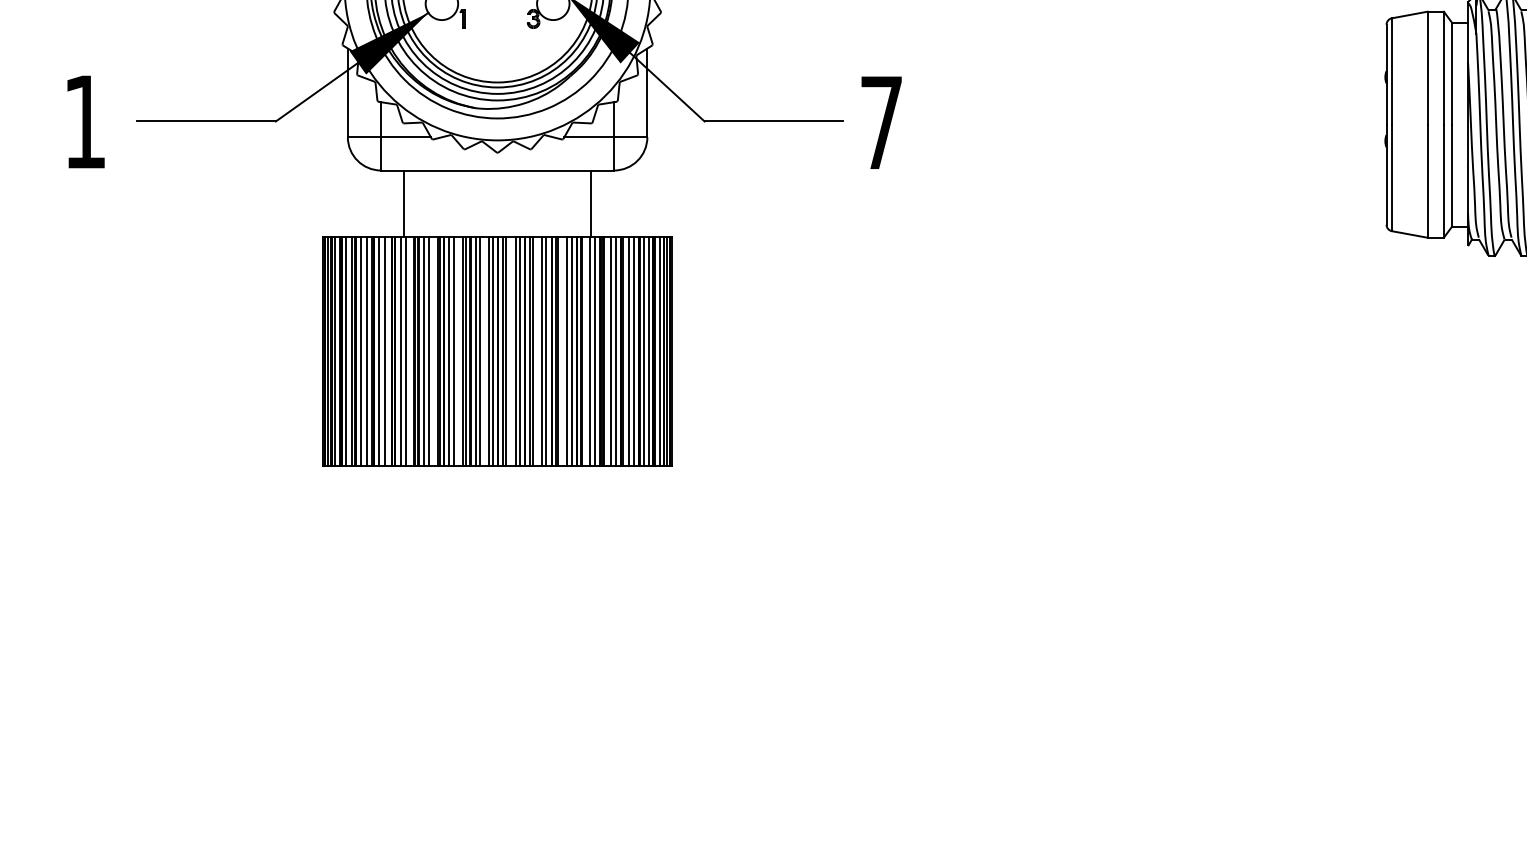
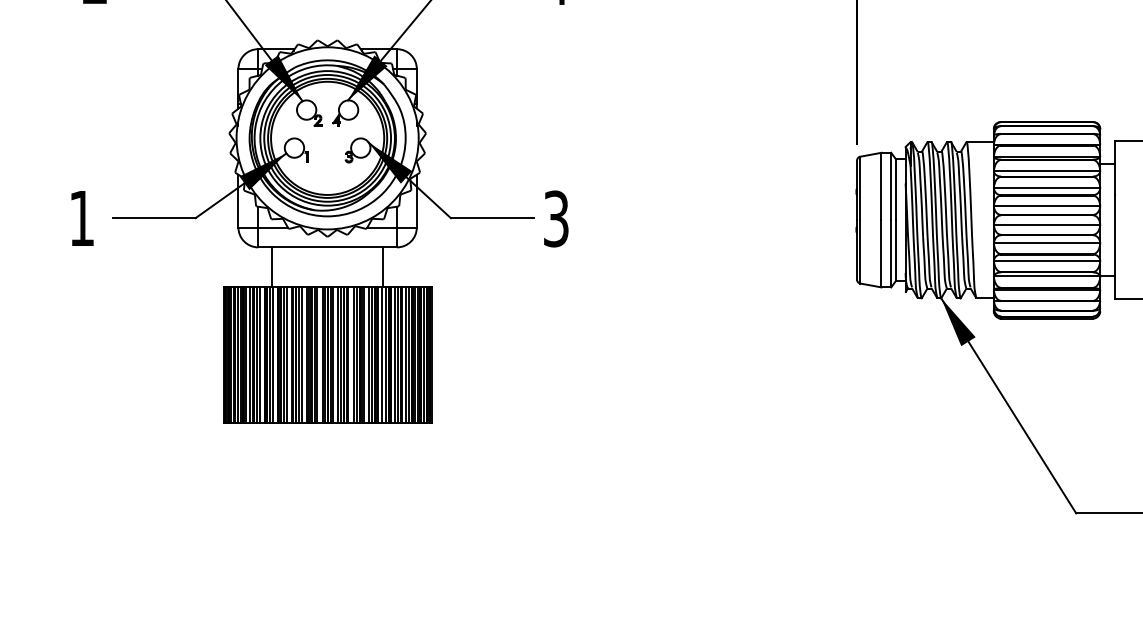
text: (881, 122) -> (556, 218), 7 -> 3

